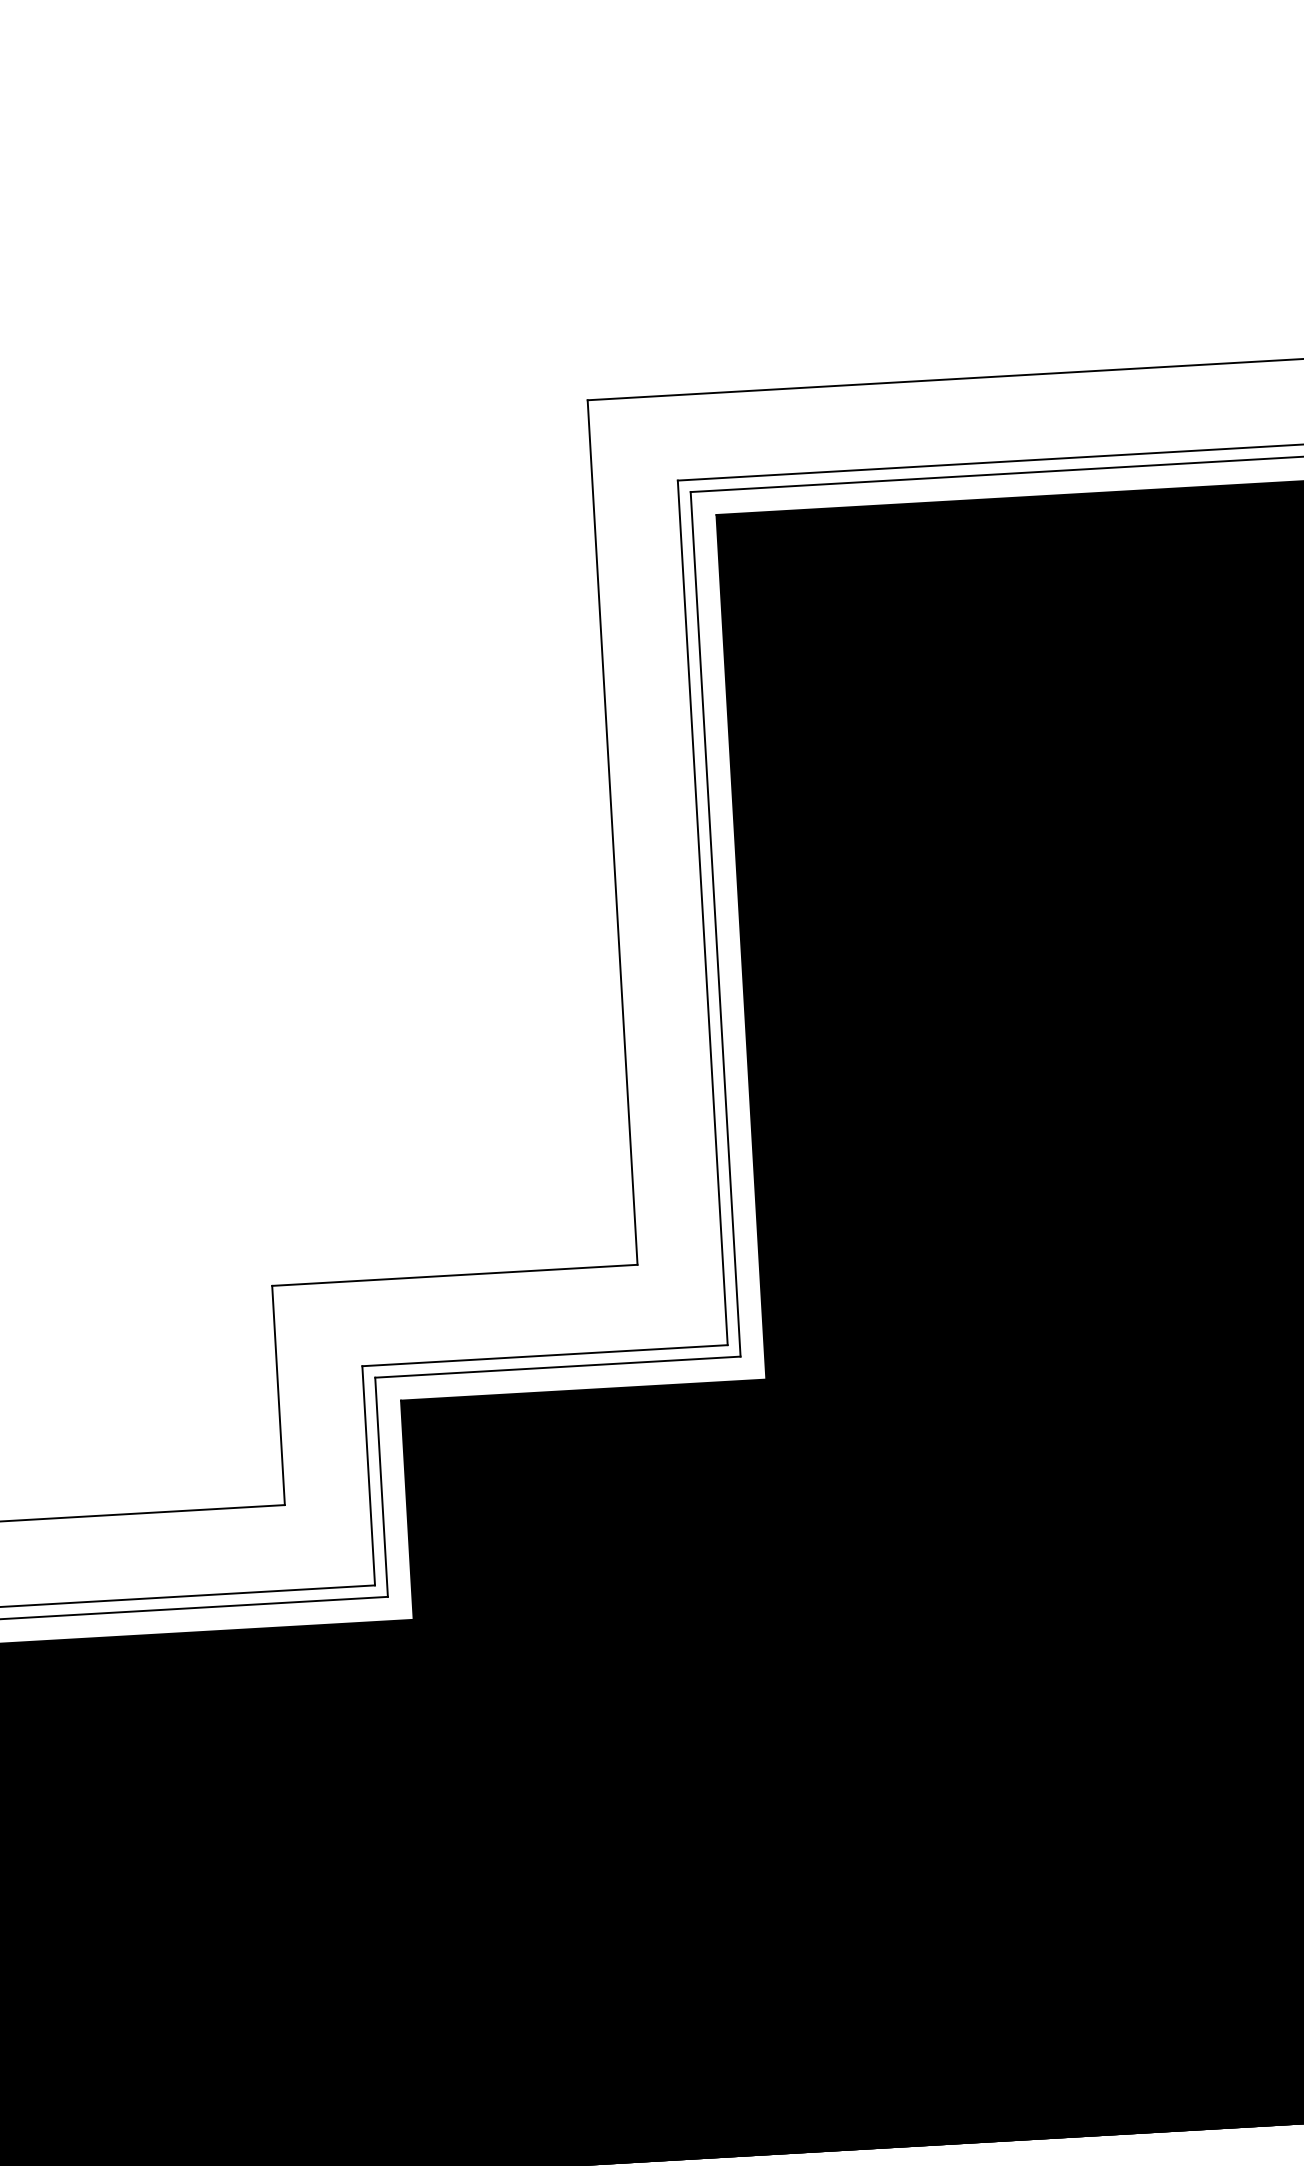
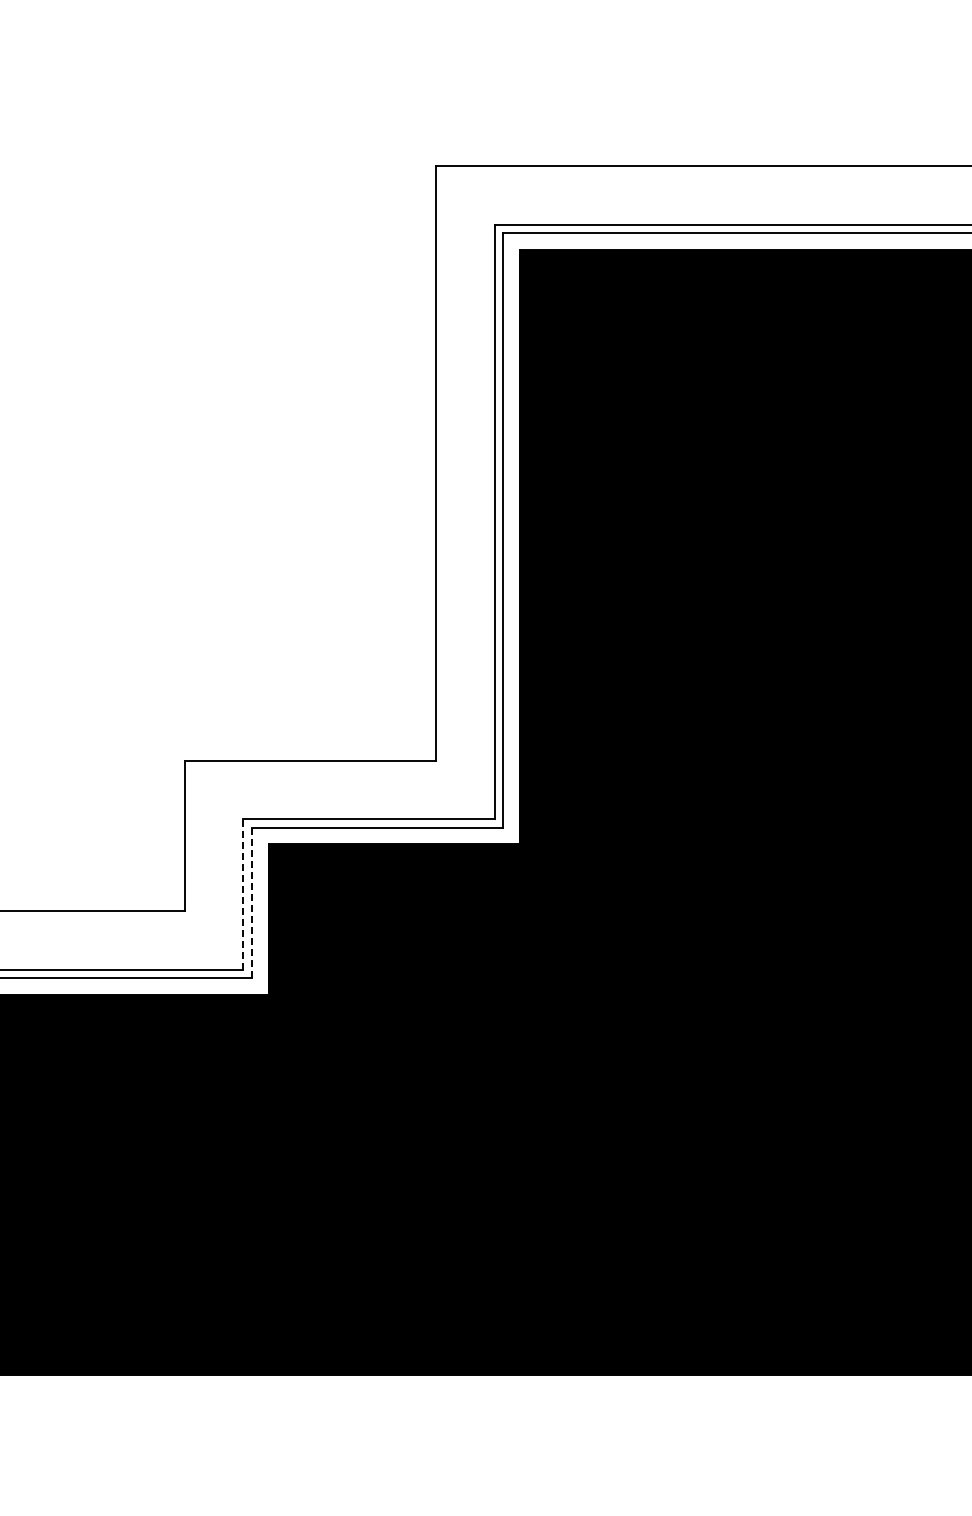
line: (368, 1474) -> (243, 893), solid -> dashed
line: (381, 1488) -> (251, 903), solid -> dashed

